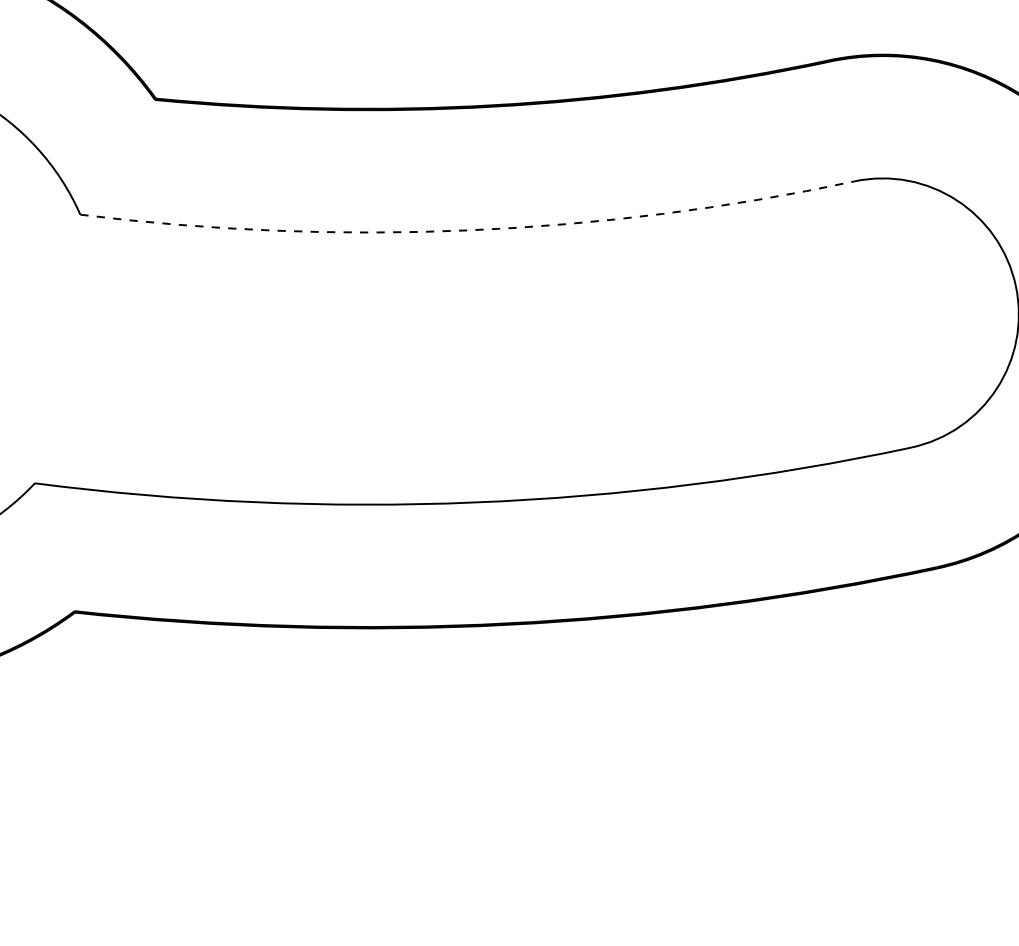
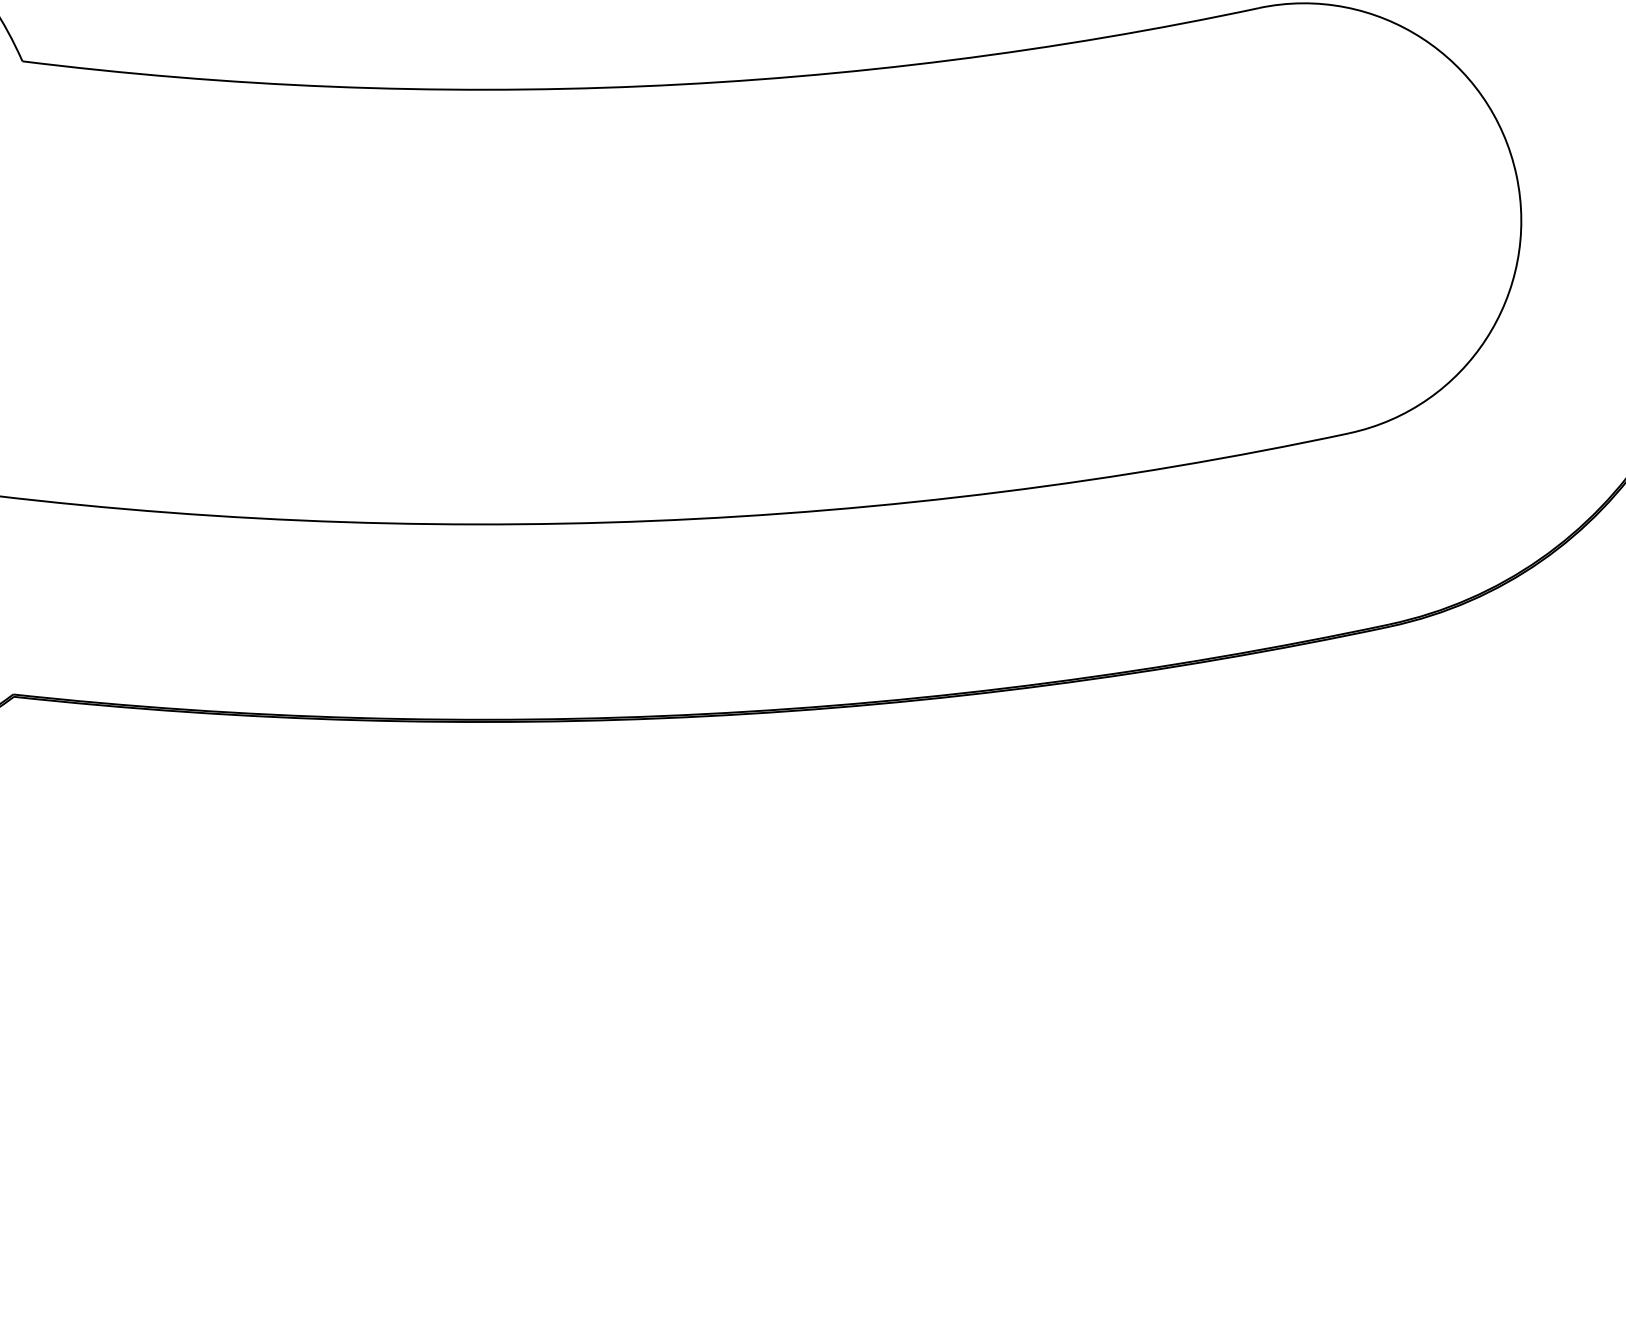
arc: (468, 230) -> (642, 86), dashed -> solid

